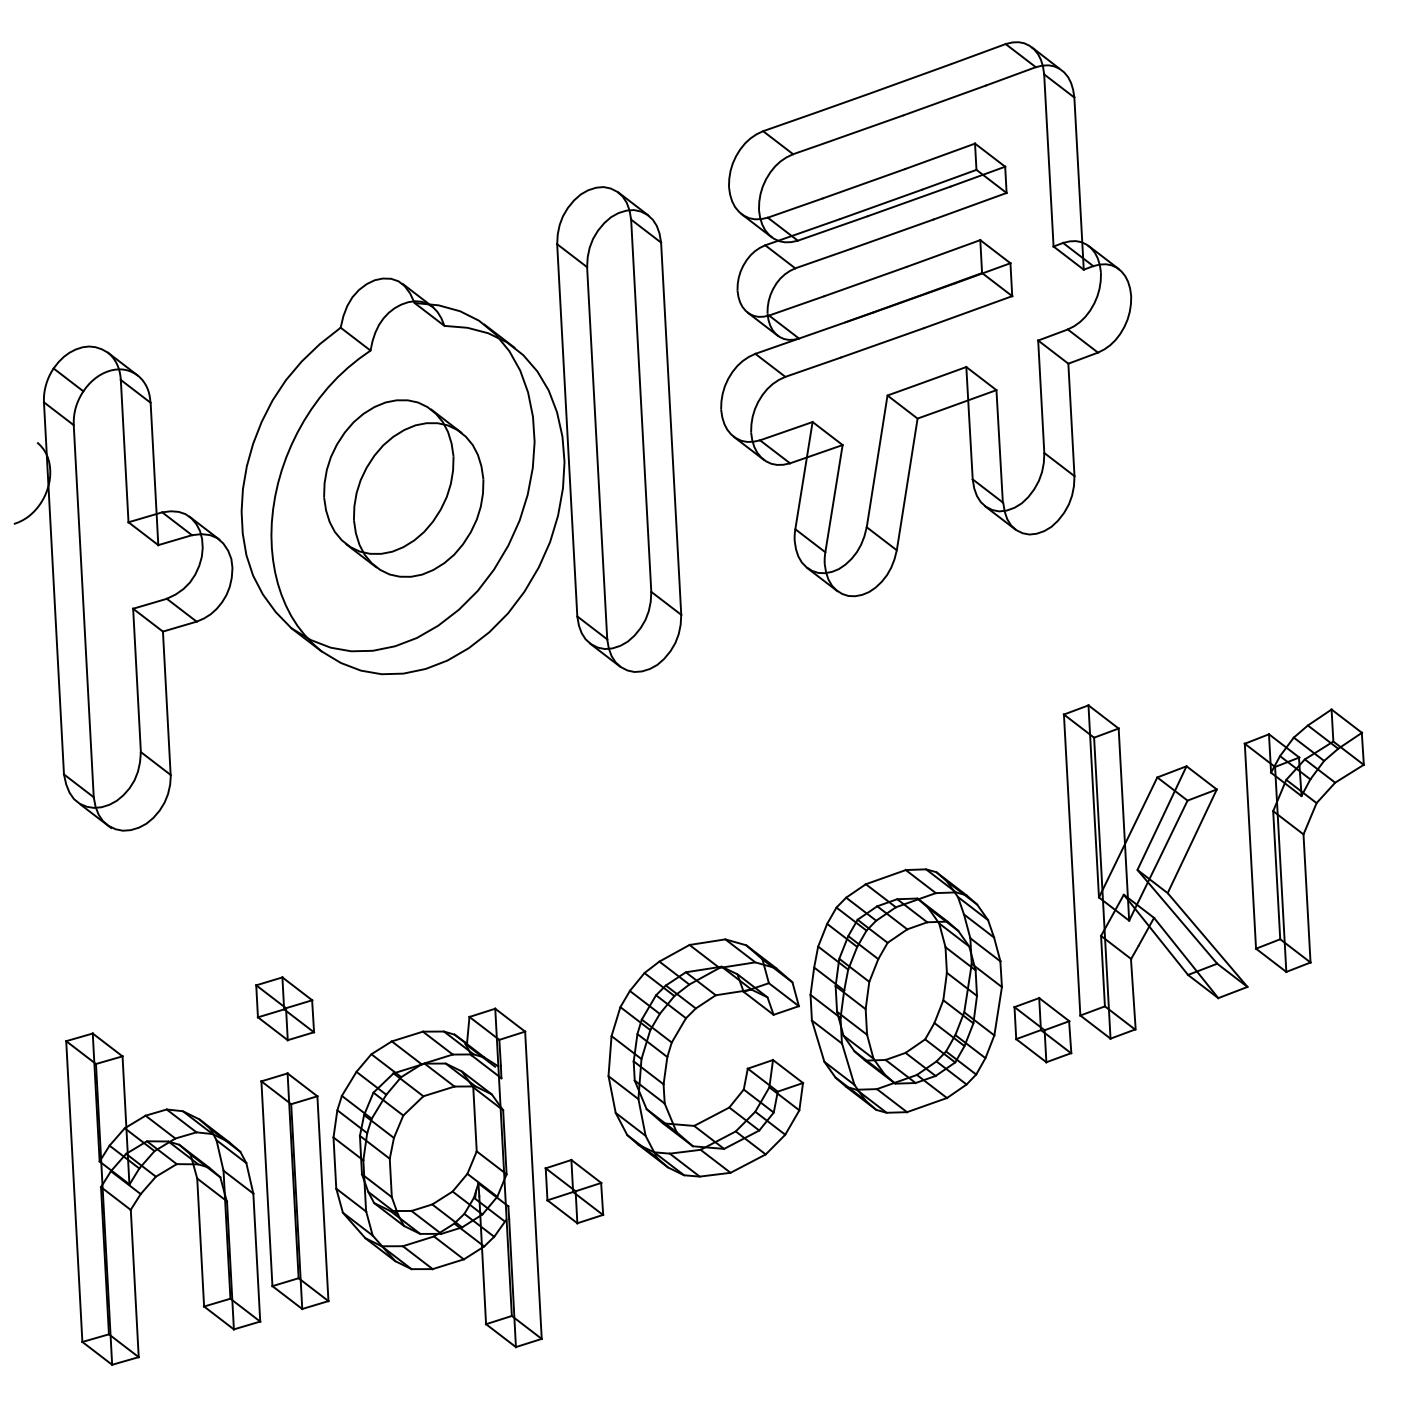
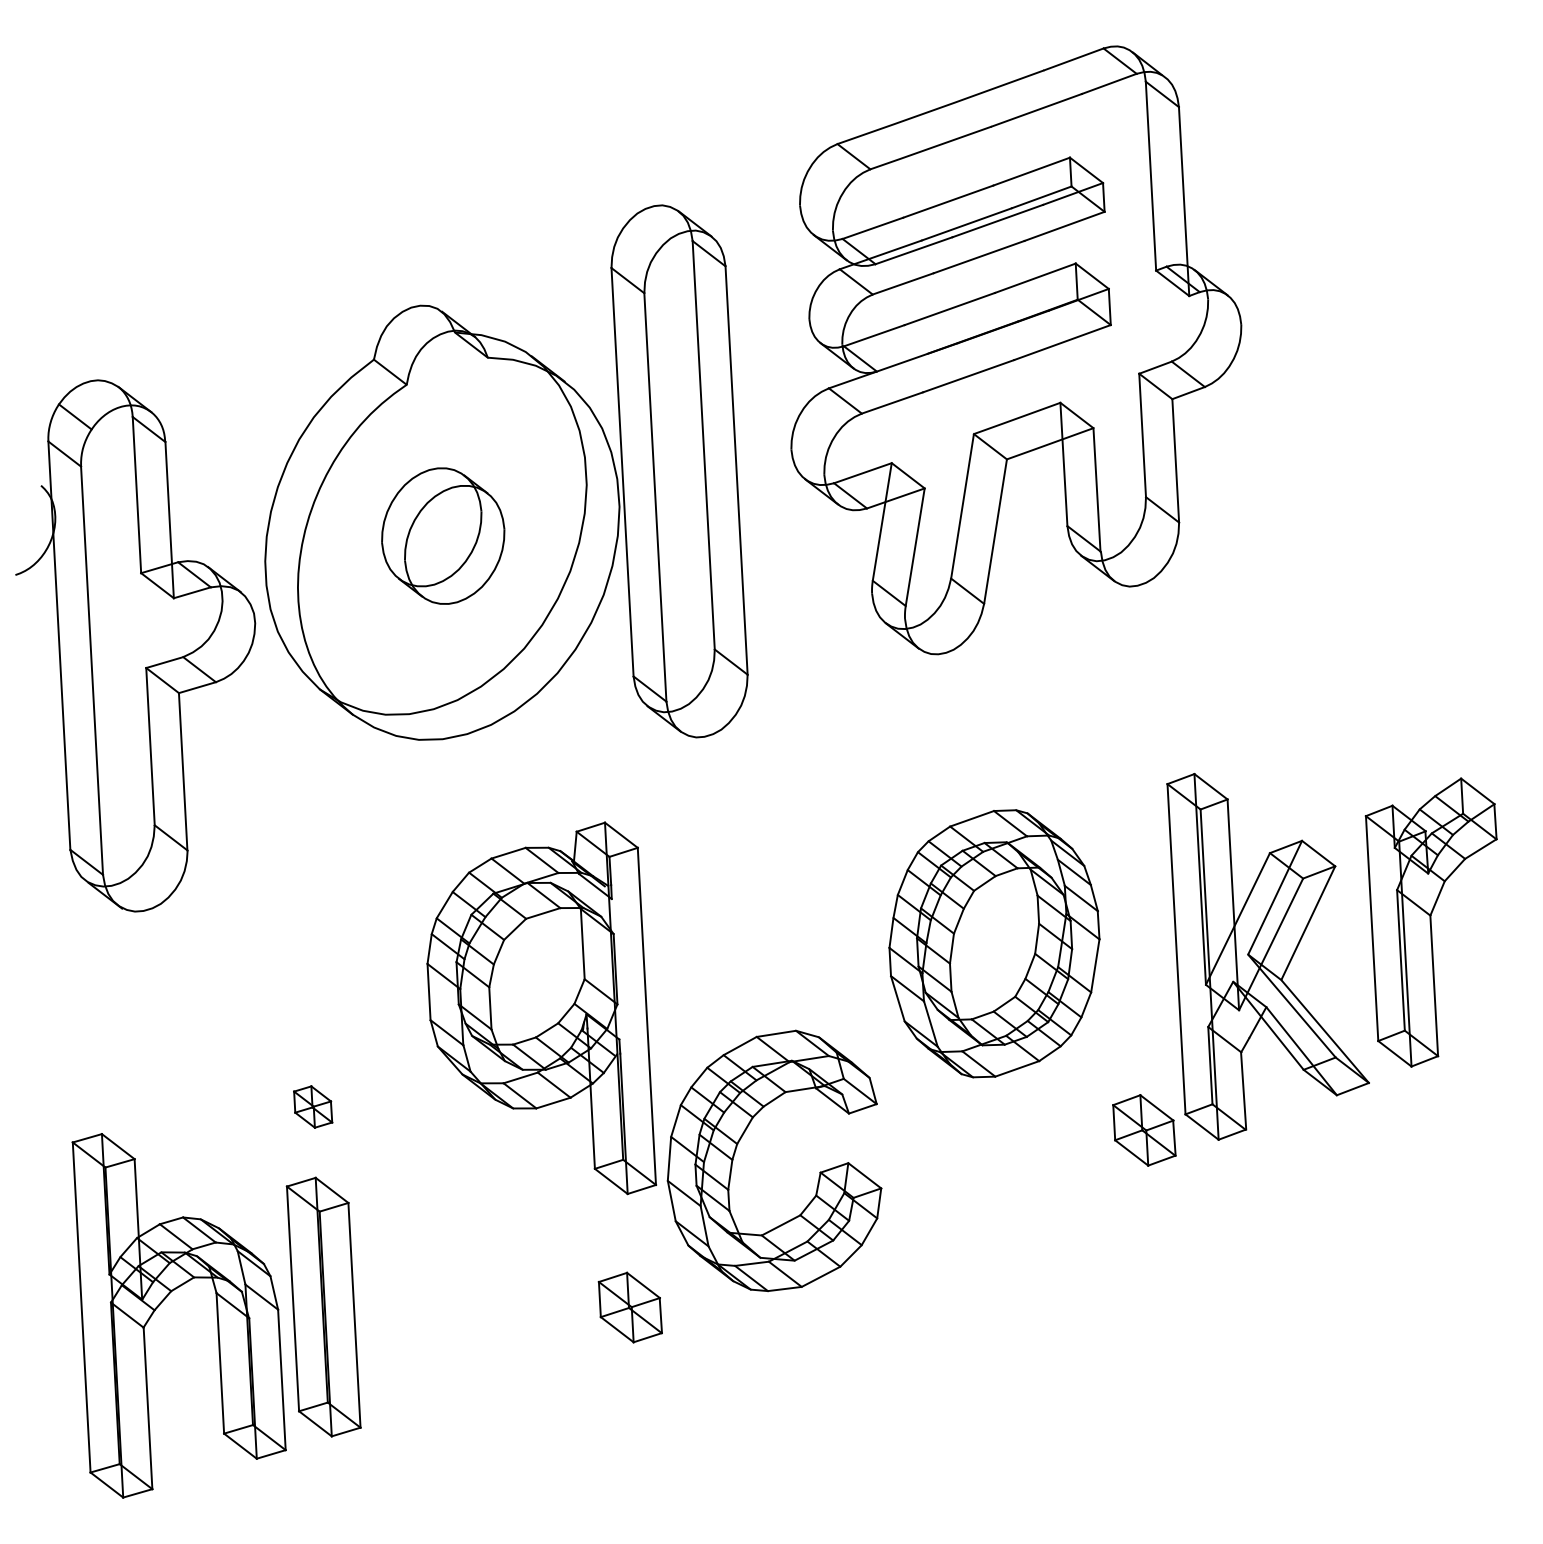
part: (403, 488) -> (442, 536), size x0.7
part: (905, 990) -> (993, 943), moved
part: (285, 1008) -> (313, 1106), size x0.6
part: (437, 1177) -> (541, 1007), moved

